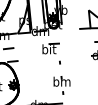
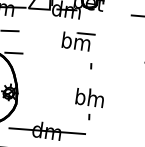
text: (48, 49) -> (75, 41), bit -> bm

